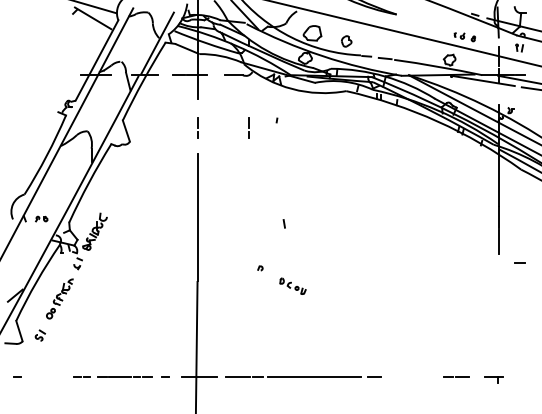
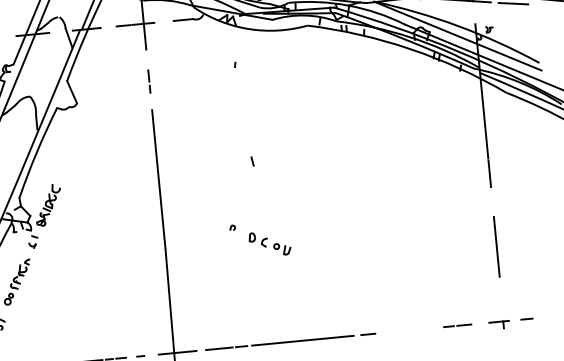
line: (248, 127) -> (204, 75), removed
line: (283, 223) -> (251, 161), moved
line: (519, 262) -> (526, 318), moved
part: (292, 286) -> (269, 244), size x1.43
line: (498, 308) -> (496, 246), added

